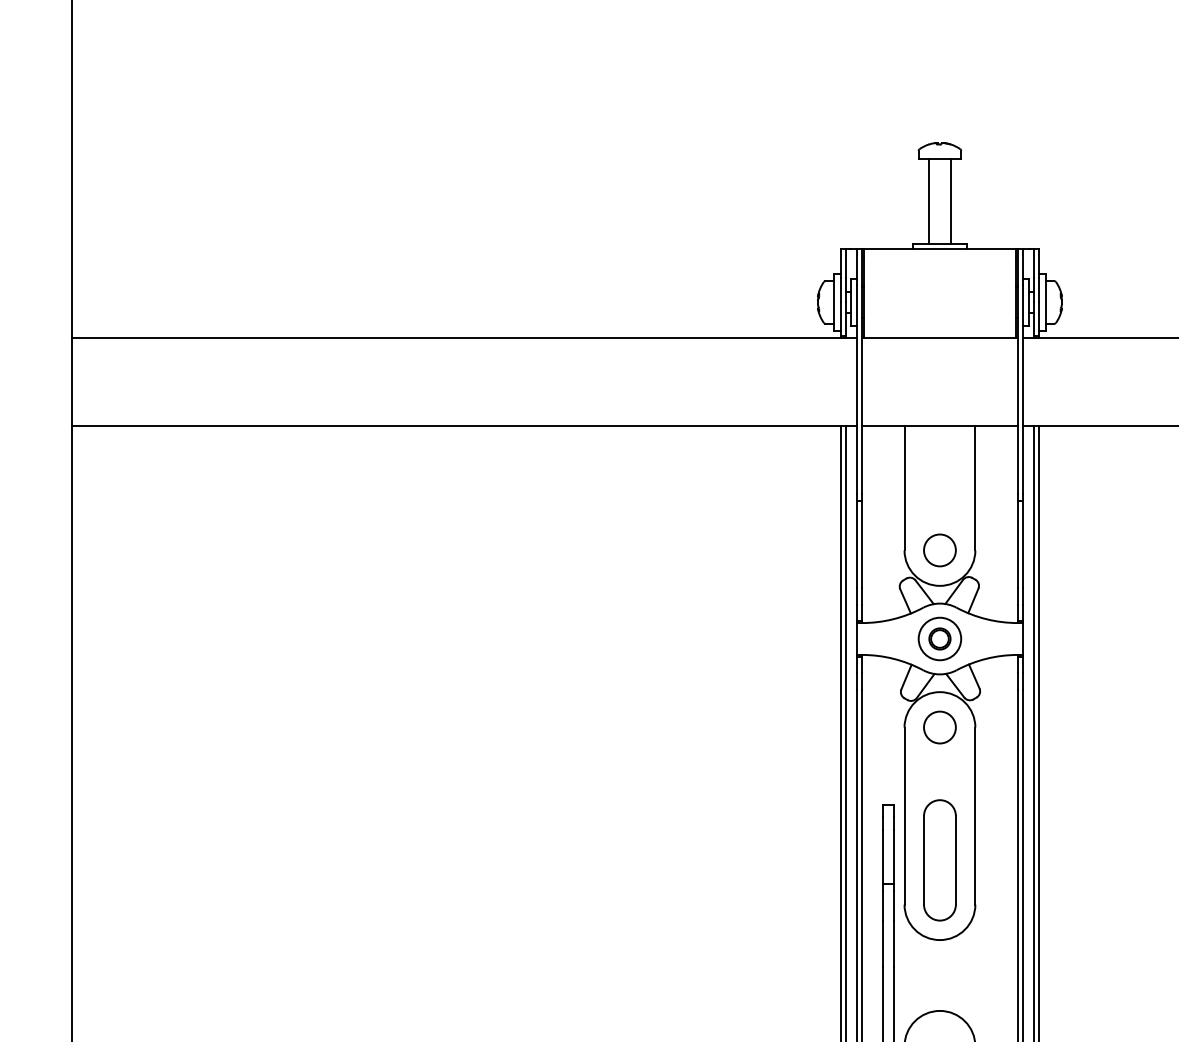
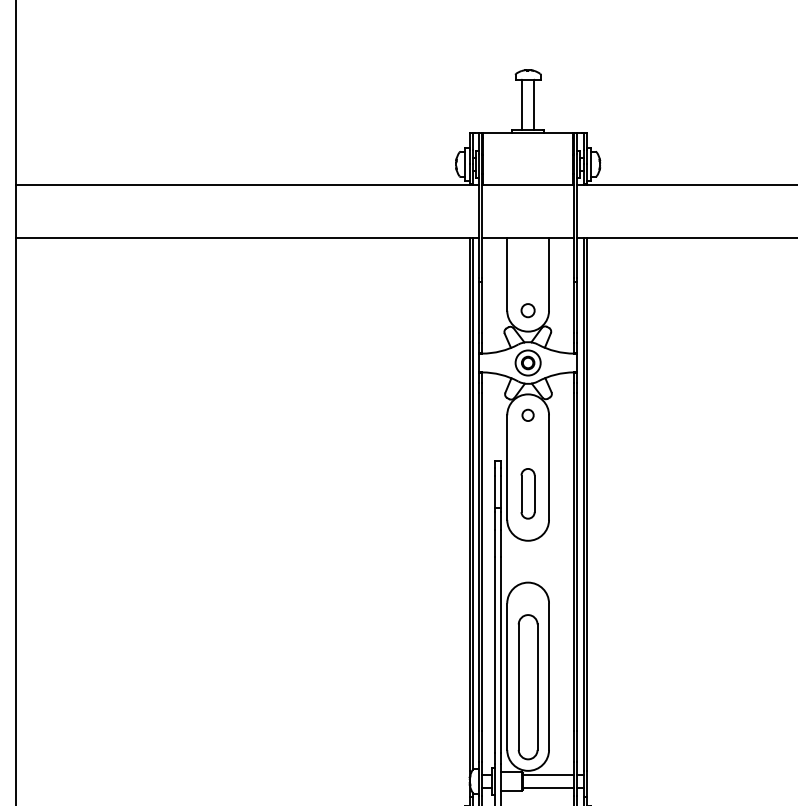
circle: (938, 550) -> (527, 310), size x0.7
circle: (938, 727) -> (527, 415), size x0.6
part: (938, 859) -> (527, 493), size x0.7

